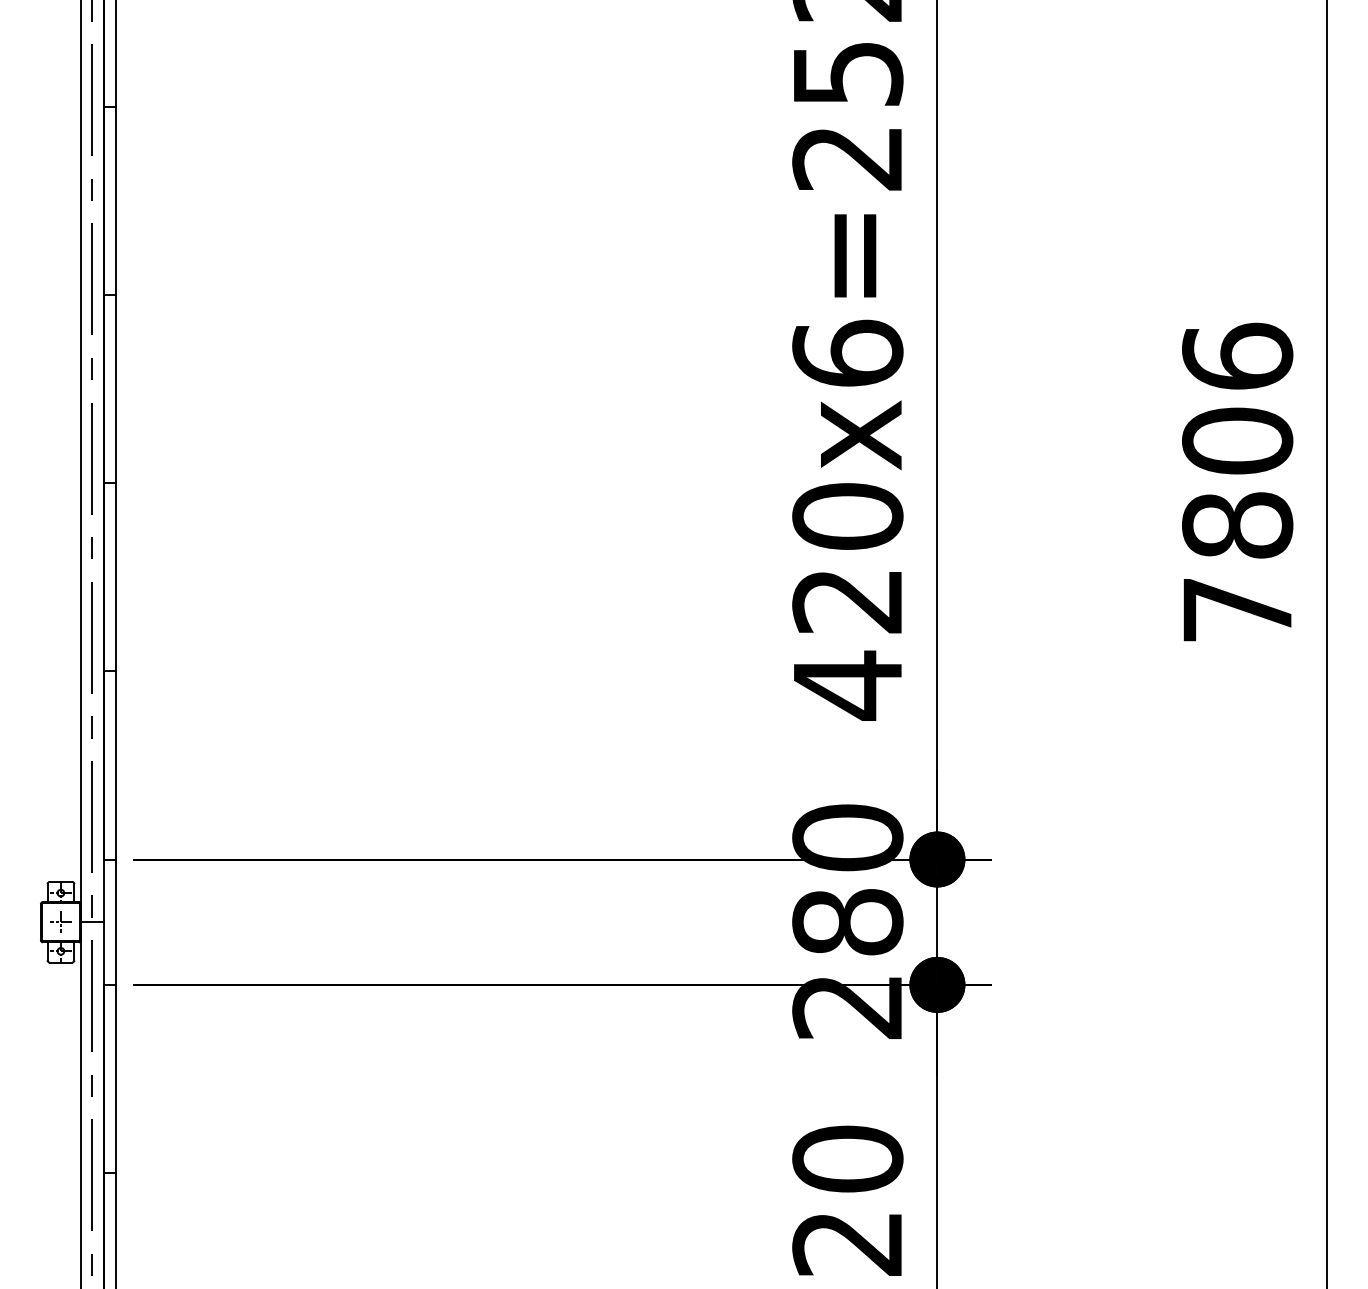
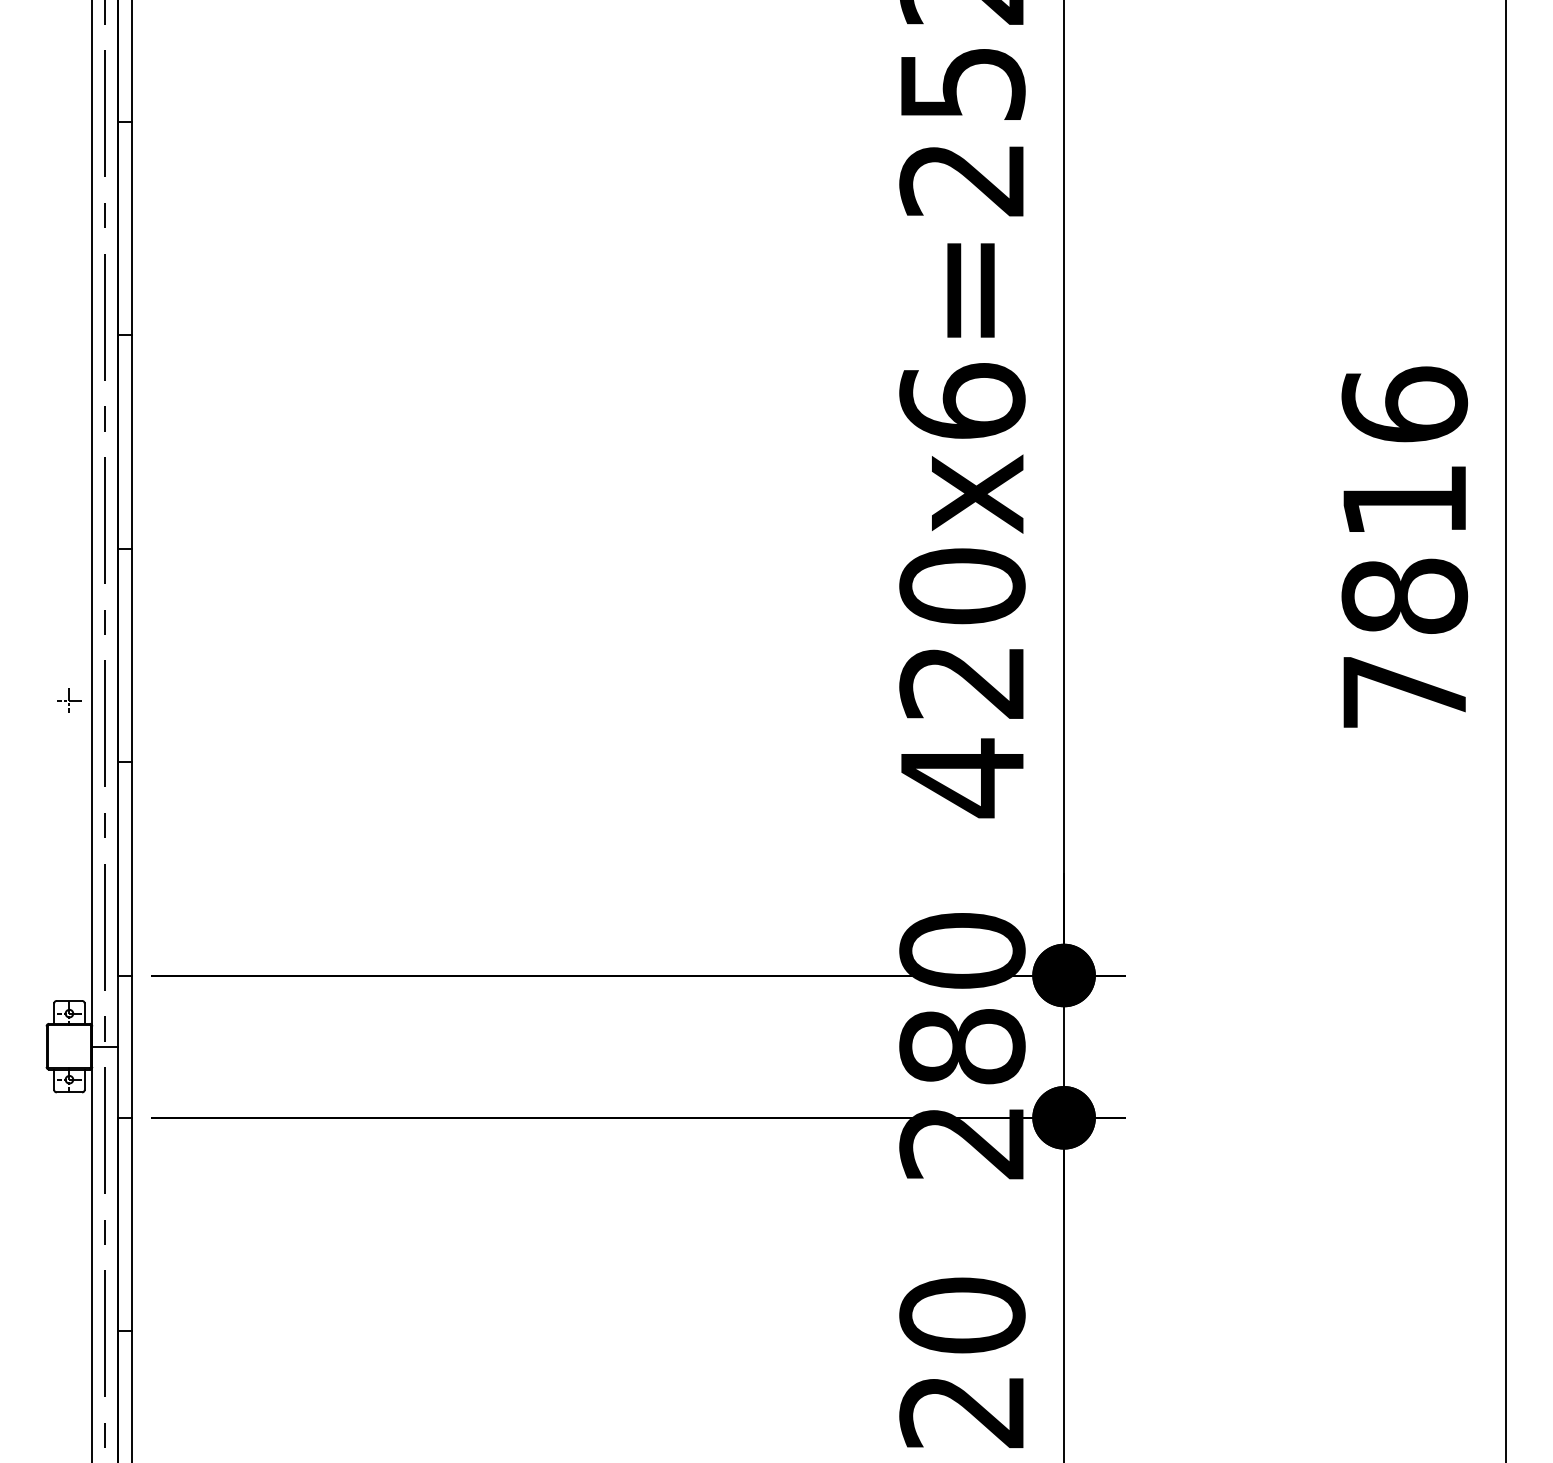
text: (1237, 440) -> (1404, 500), 7806 -> 7816
part: (60, 922) -> (69, 700), moved

